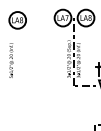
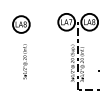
text: (11, 60) -> (25, 61), moved

